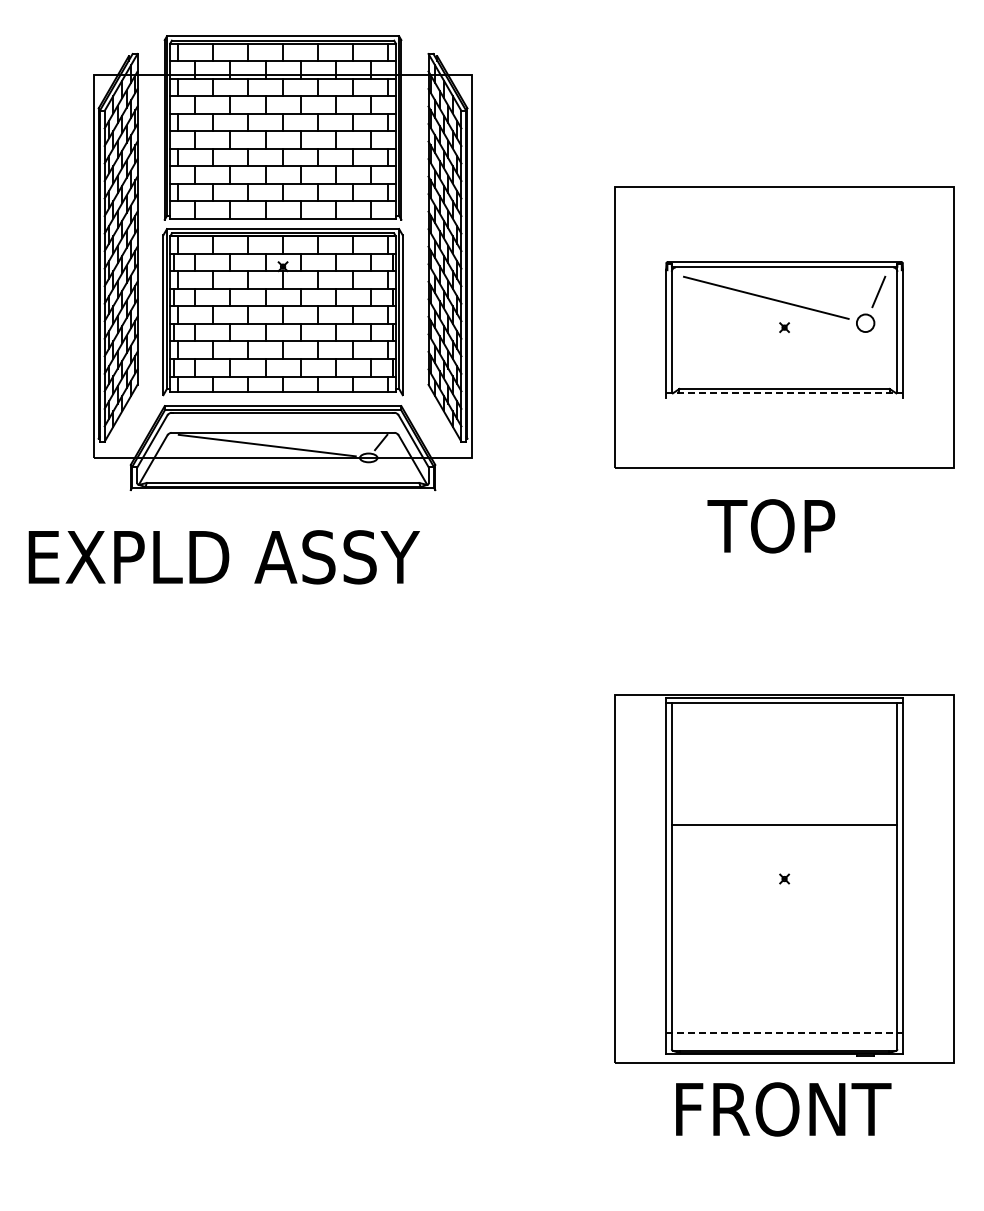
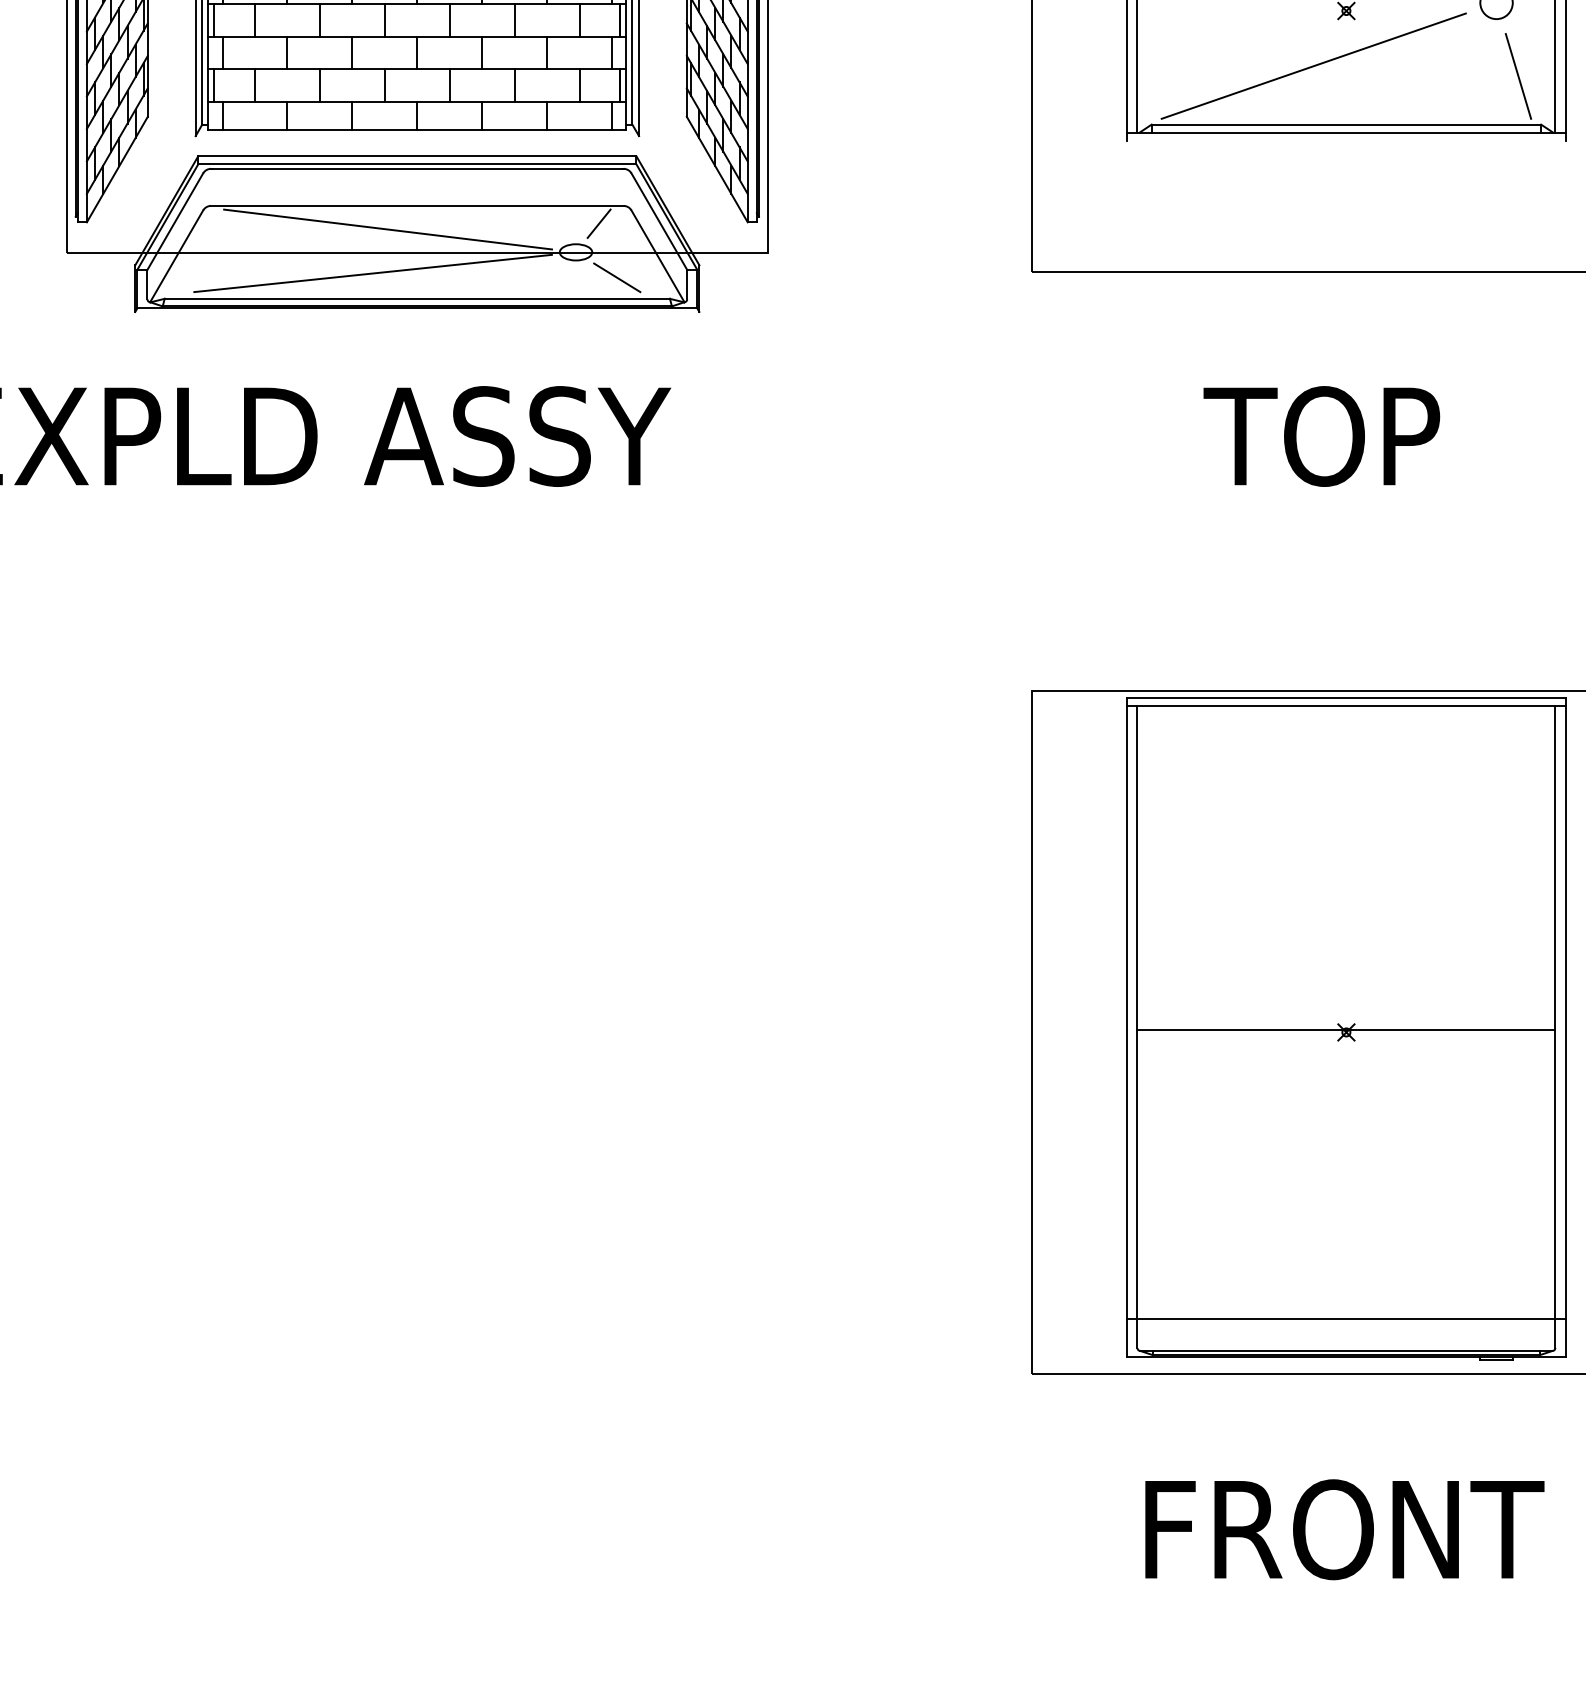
line: (766, 357) -> (1312, 66), added
line: (877, 362) -> (1518, 75), added
line: (785, 393) -> (1348, 133), dashed -> solid
line: (258, 469) -> (371, 273), added
line: (390, 471) -> (616, 277), added
text: (771, 526) -> (1322, 436), moved
line: (784, 824) -> (1346, 1029), moved
line: (785, 1033) -> (1348, 1318), dashed -> solid
text: (783, 1109) -> (1344, 1529), moved

